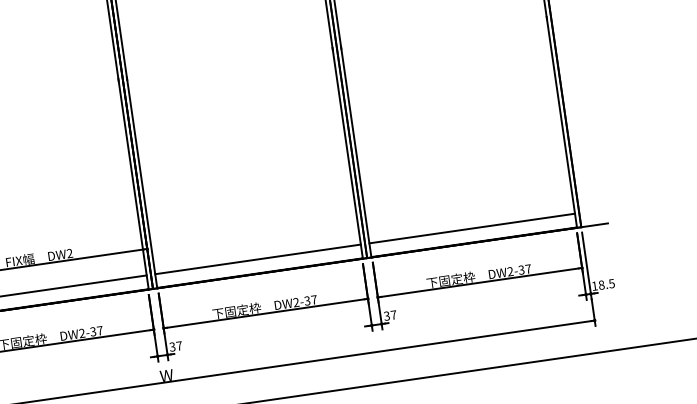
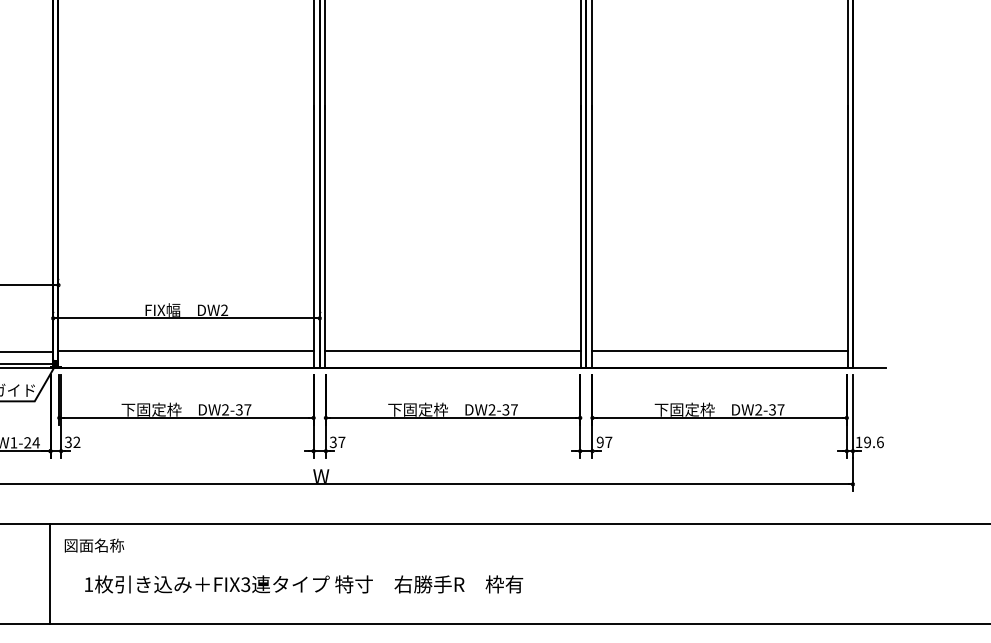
text: (606, 284) -> (873, 442), 18.5 -> 19.6
text: (386, 316) -> (599, 442), 37 -> 97

